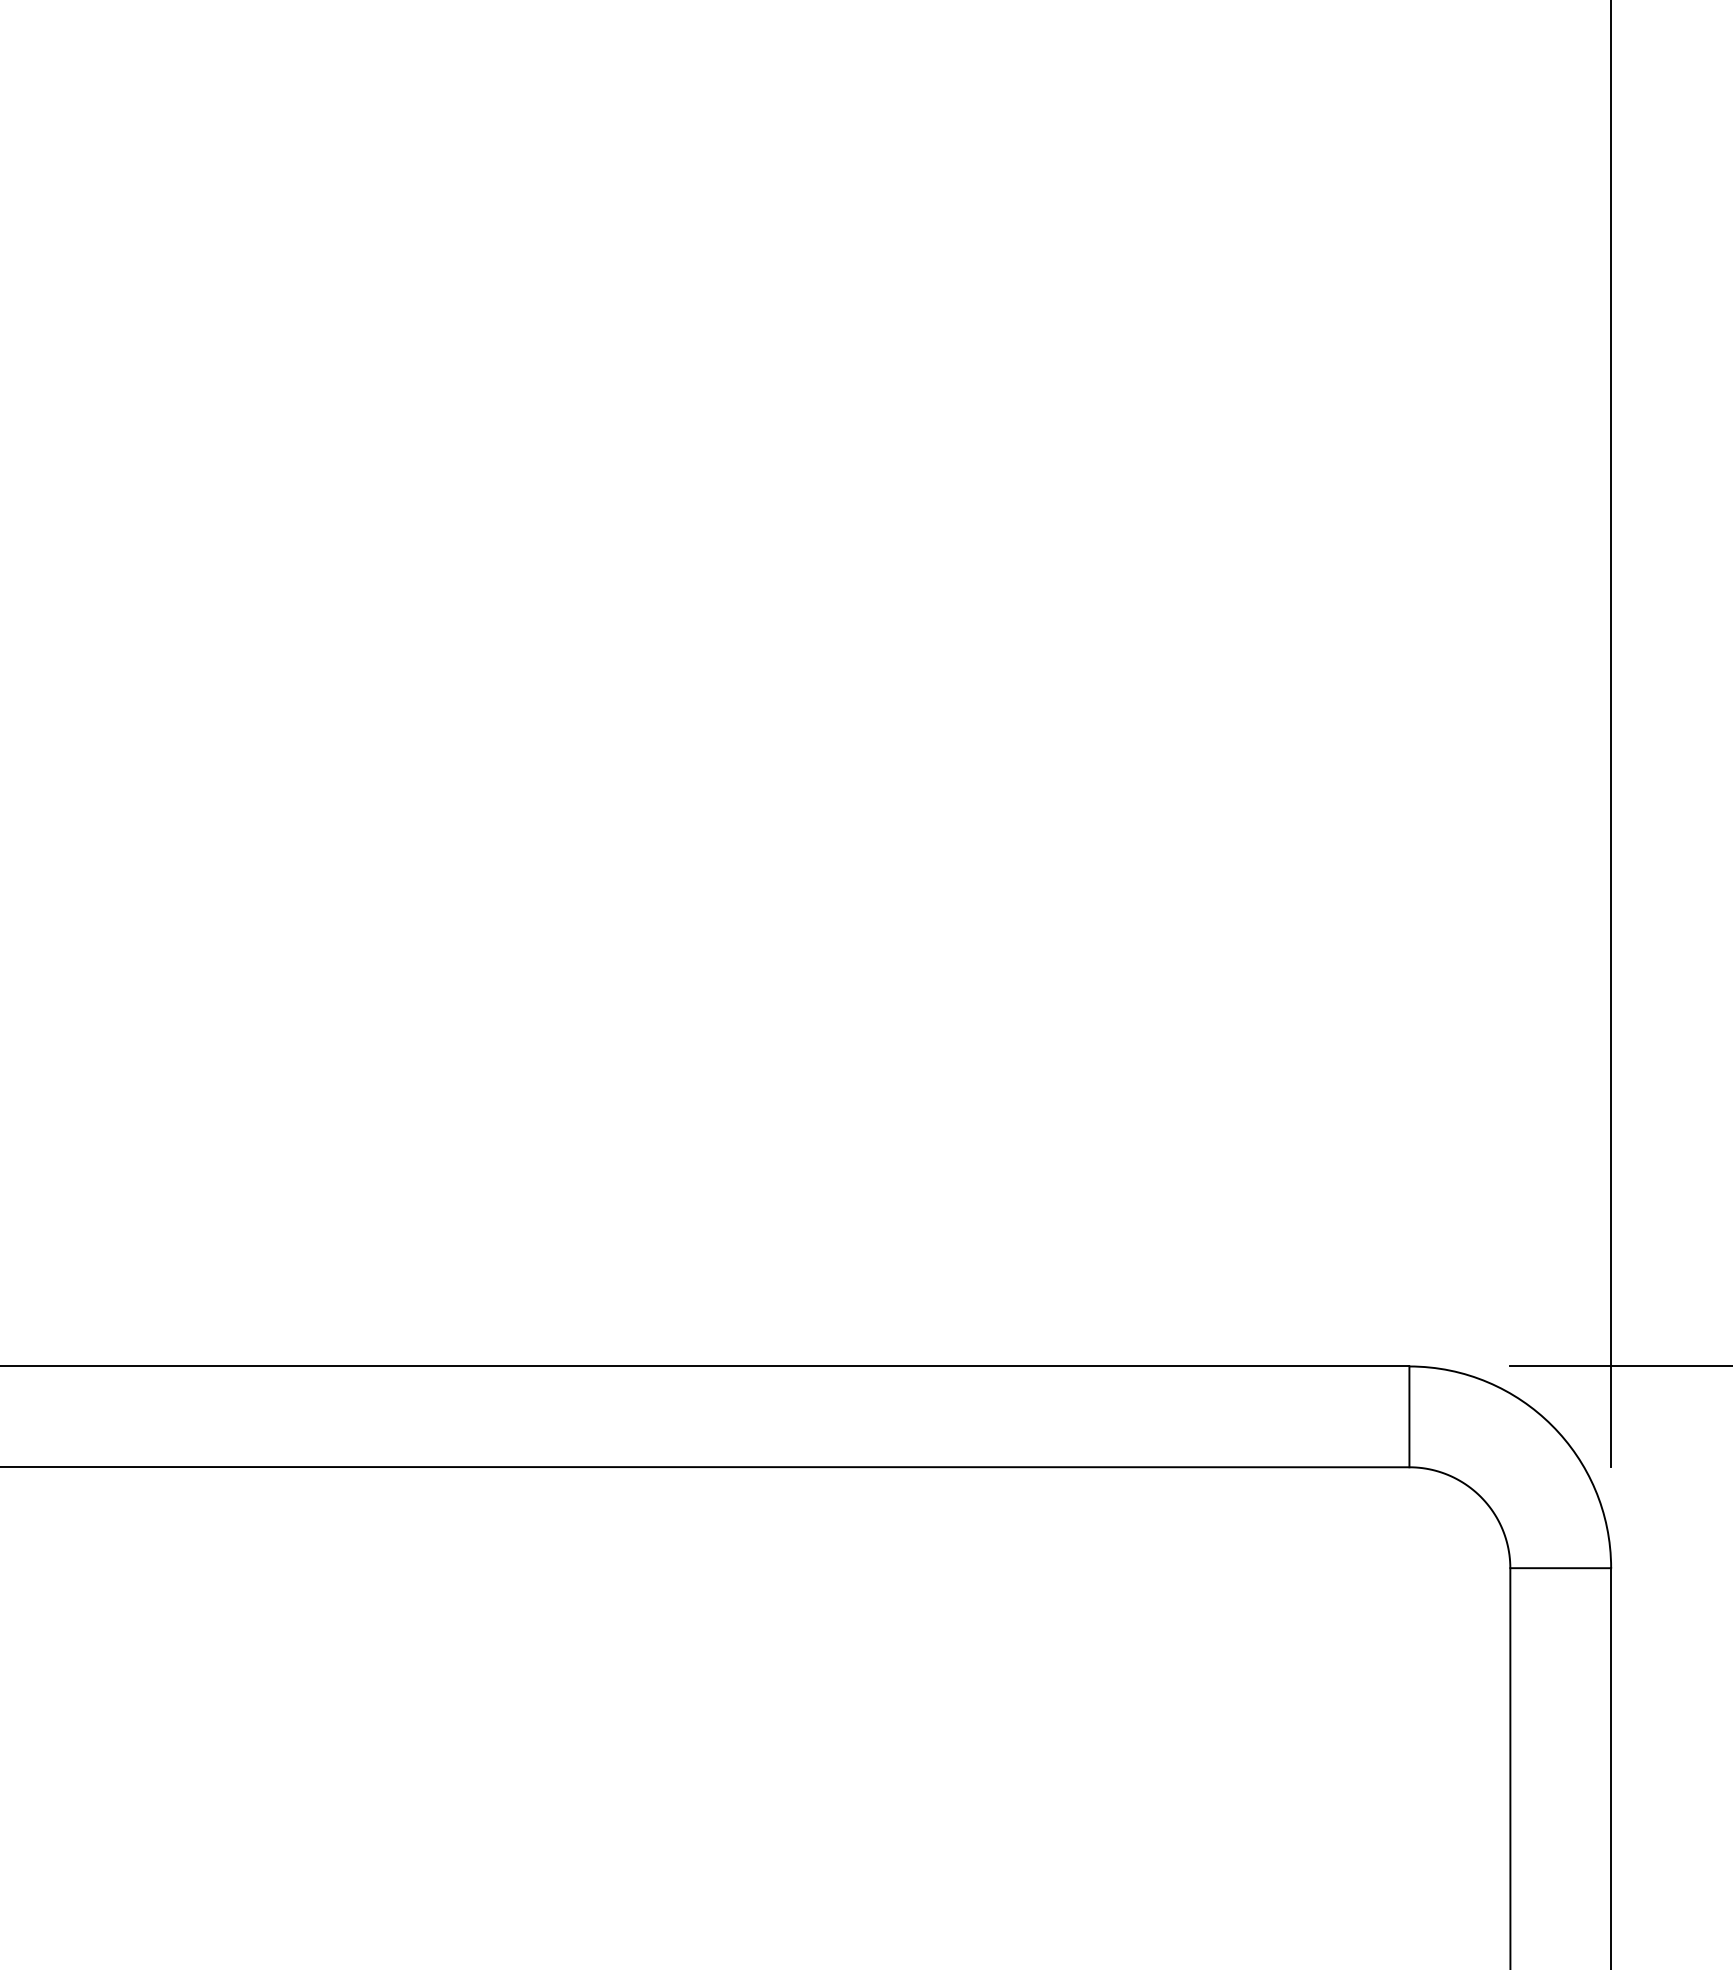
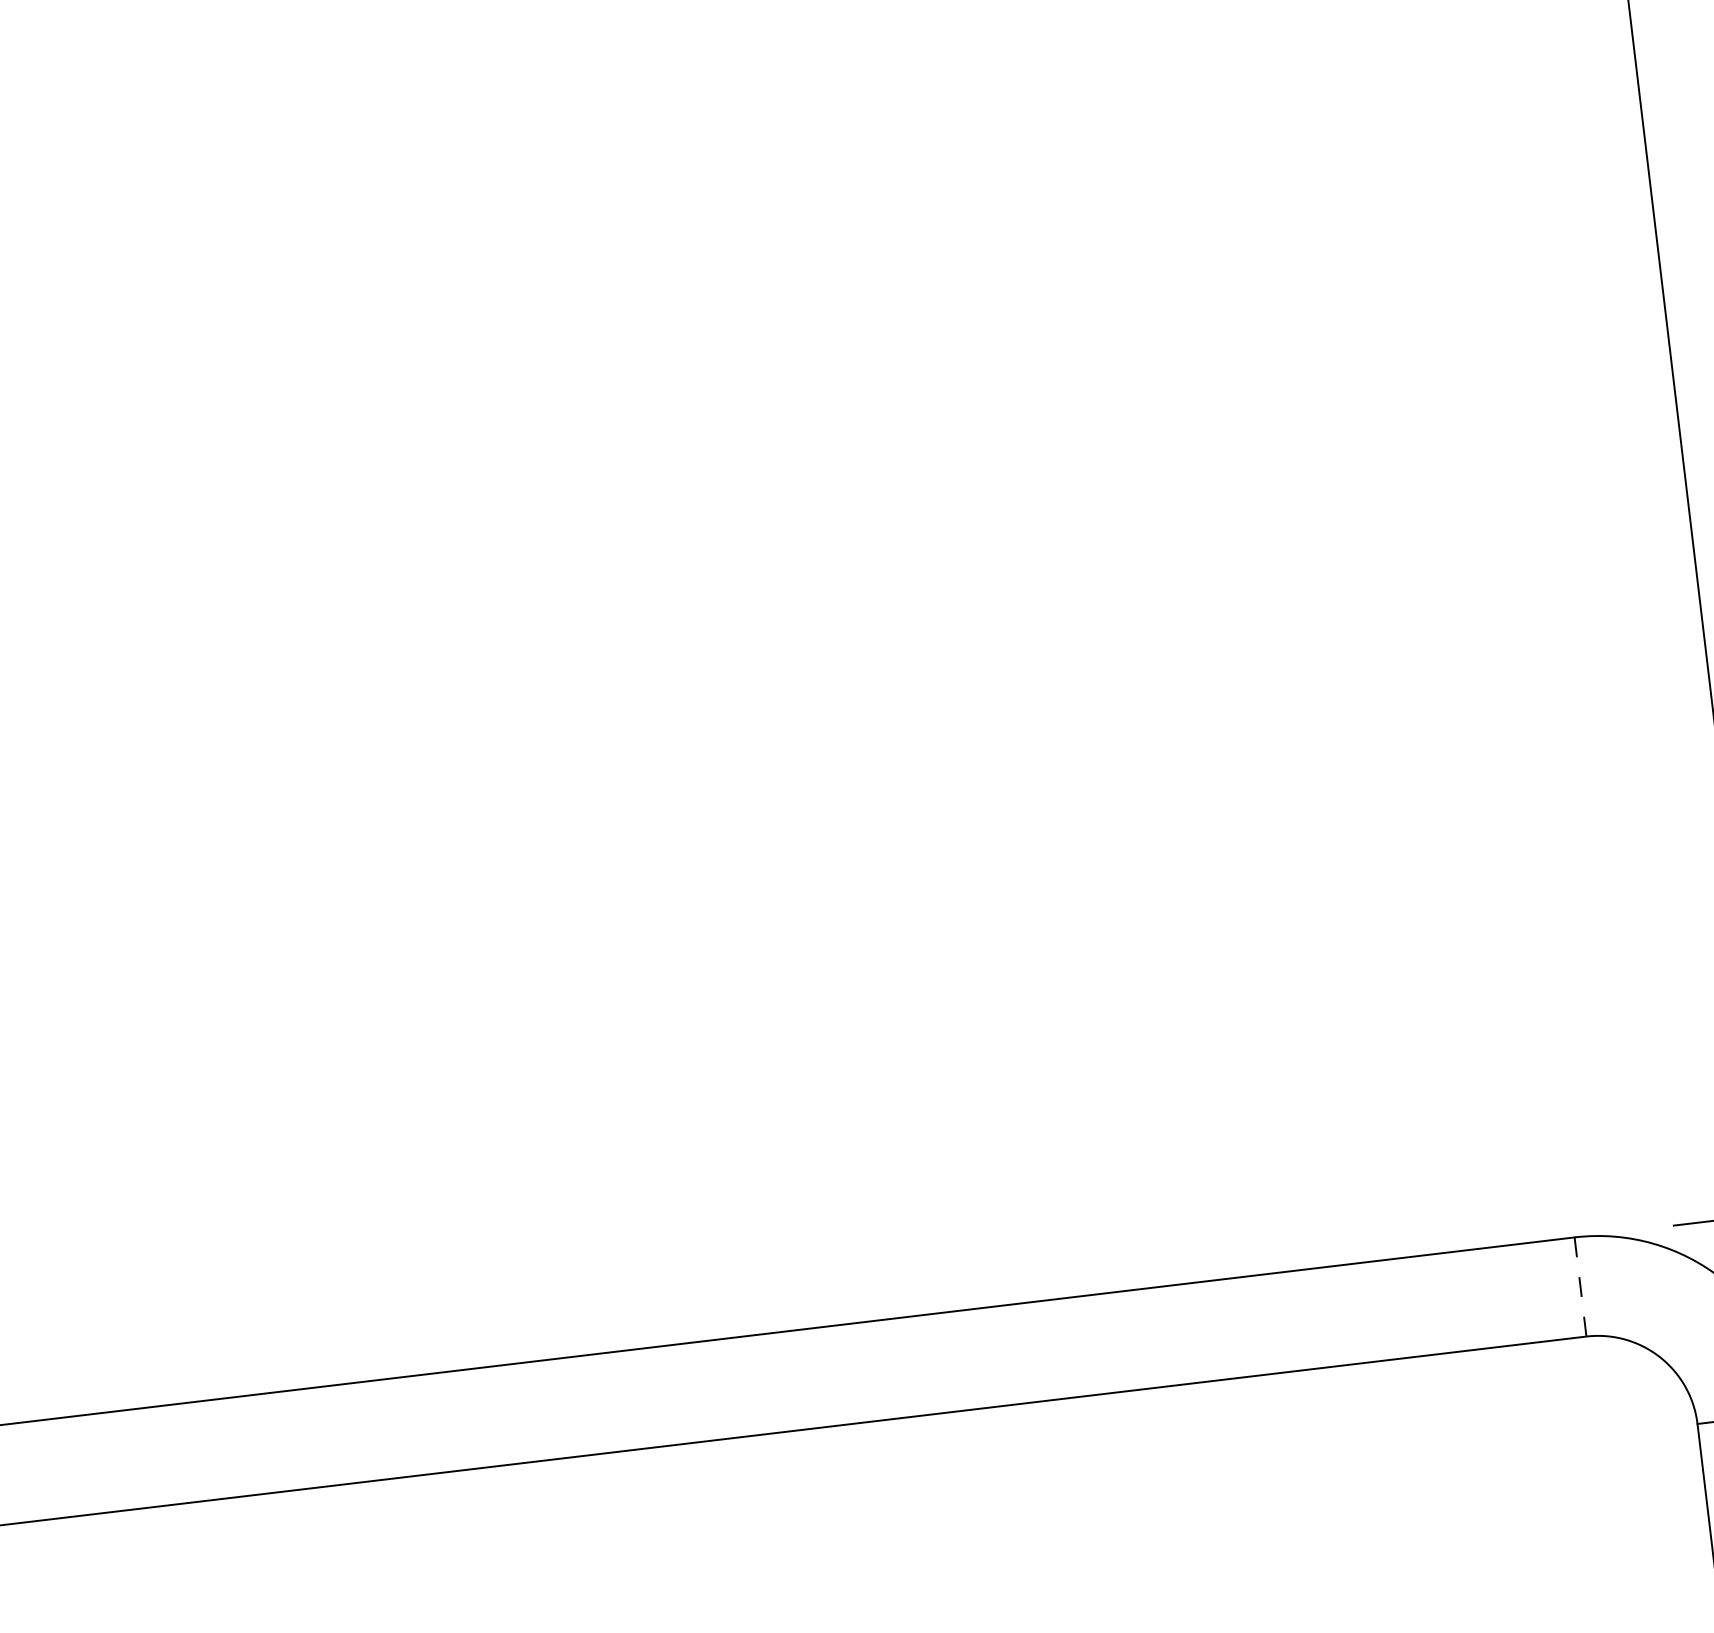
line: (1409, 1417) -> (1580, 1287), solid -> dashed

